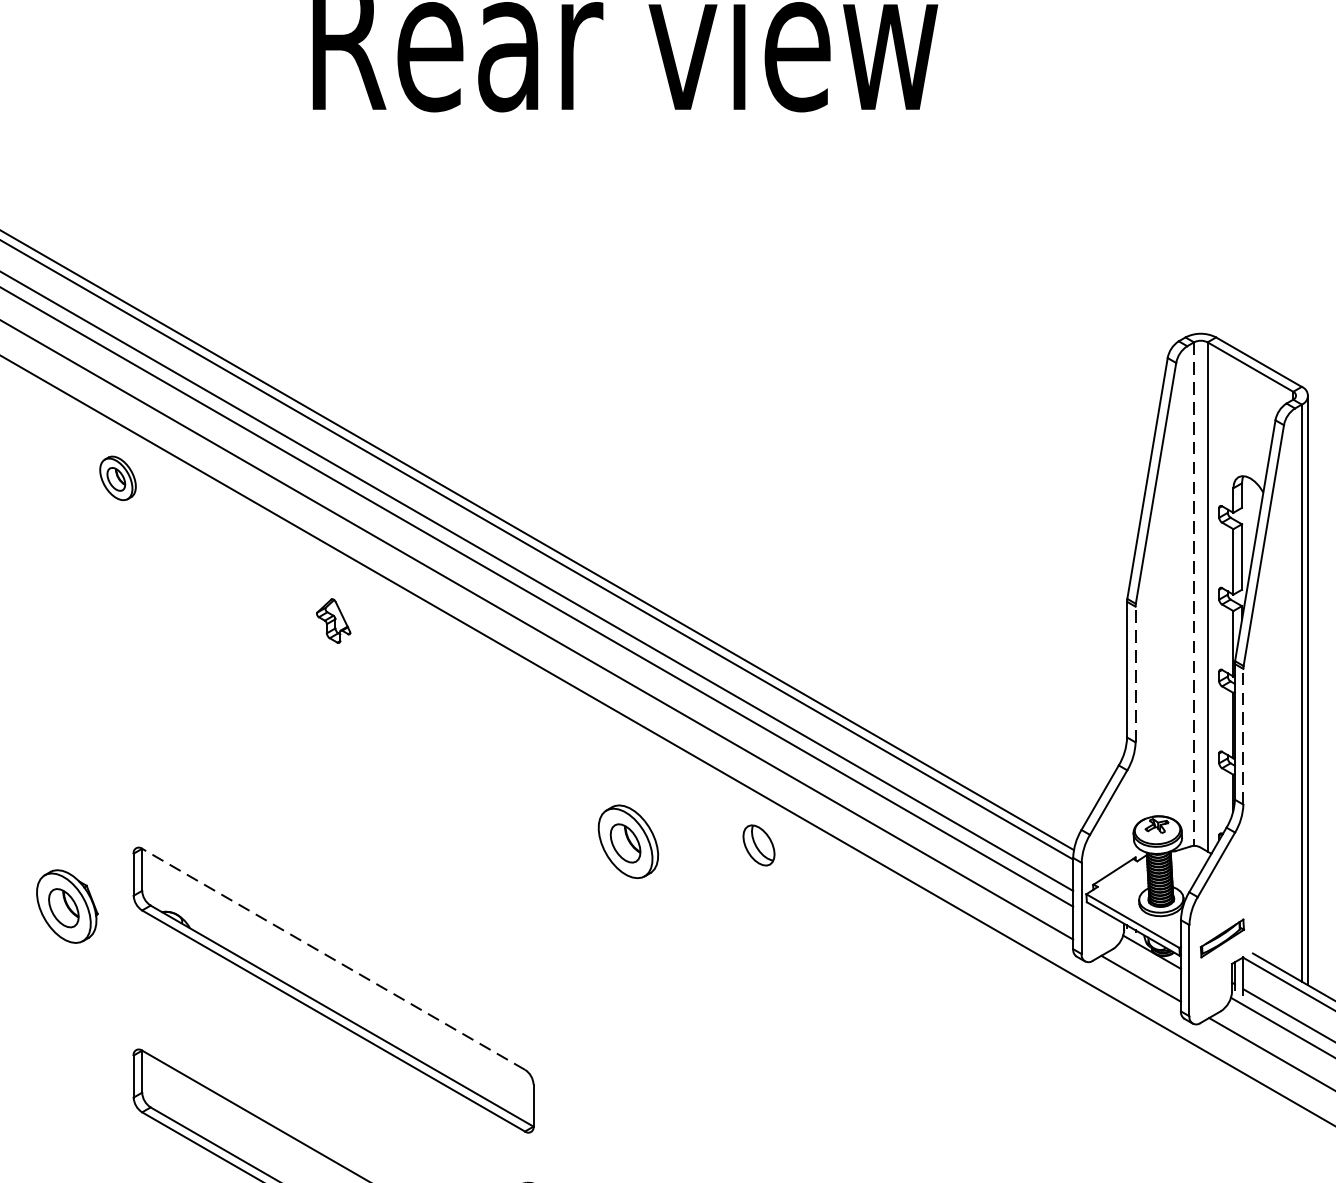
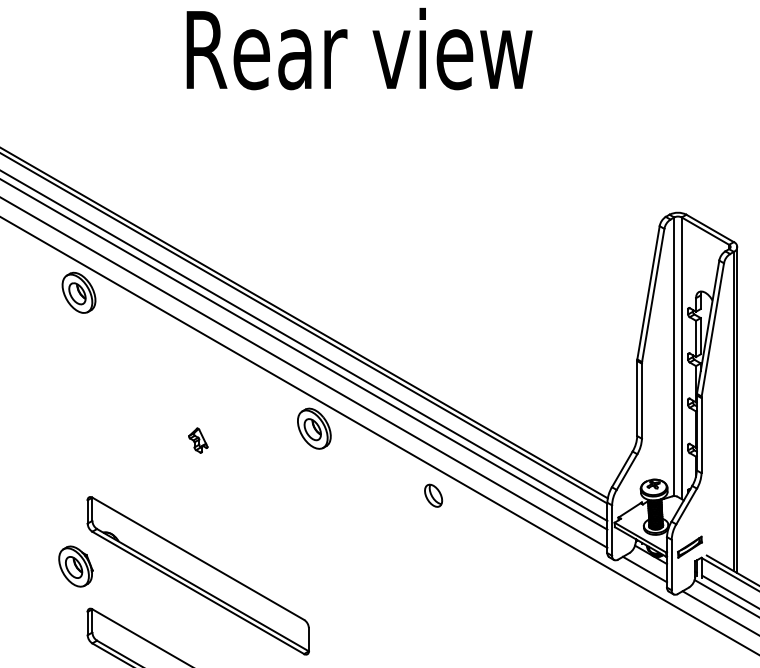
part: (117, 477) -> (78, 292), size x1.67
line: (1194, 595) -> (674, 357), dashed -> solid
part: (334, 620) -> (198, 440), moved
line: (1134, 675) -> (641, 401), dashed -> solid
line: (1243, 736) -> (701, 435), dashed -> solid
part: (628, 841) -> (314, 428), moved
part: (66, 906) -> (75, 566), moved
line: (332, 958) -> (197, 558), dashed -> solid

